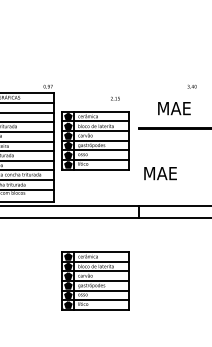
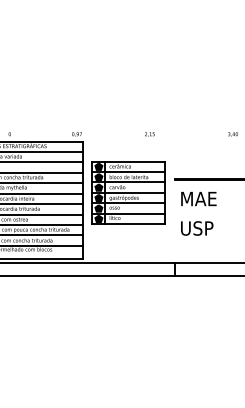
text: (115, 98) -> (149, 134), moved
text: (174, 109) -> (198, 199), moved
text: (160, 173) -> (198, 228), MAE -> USP
part: (95, 280) -> (128, 344), removed

